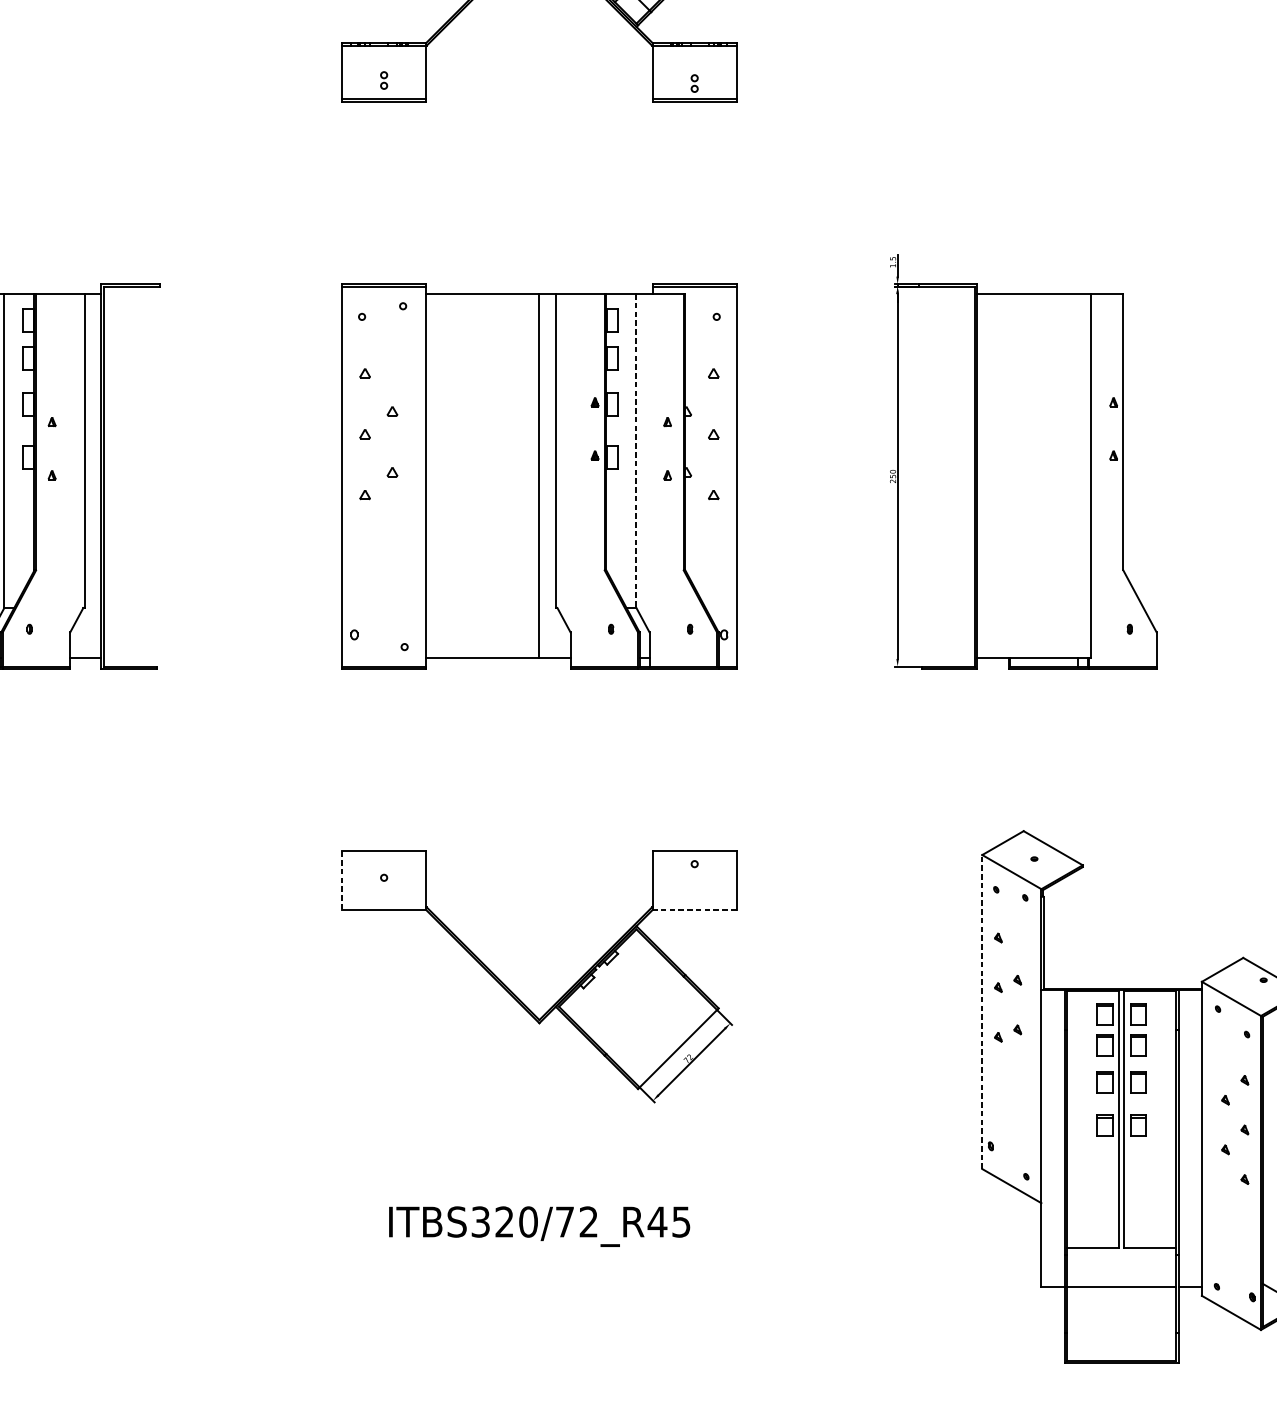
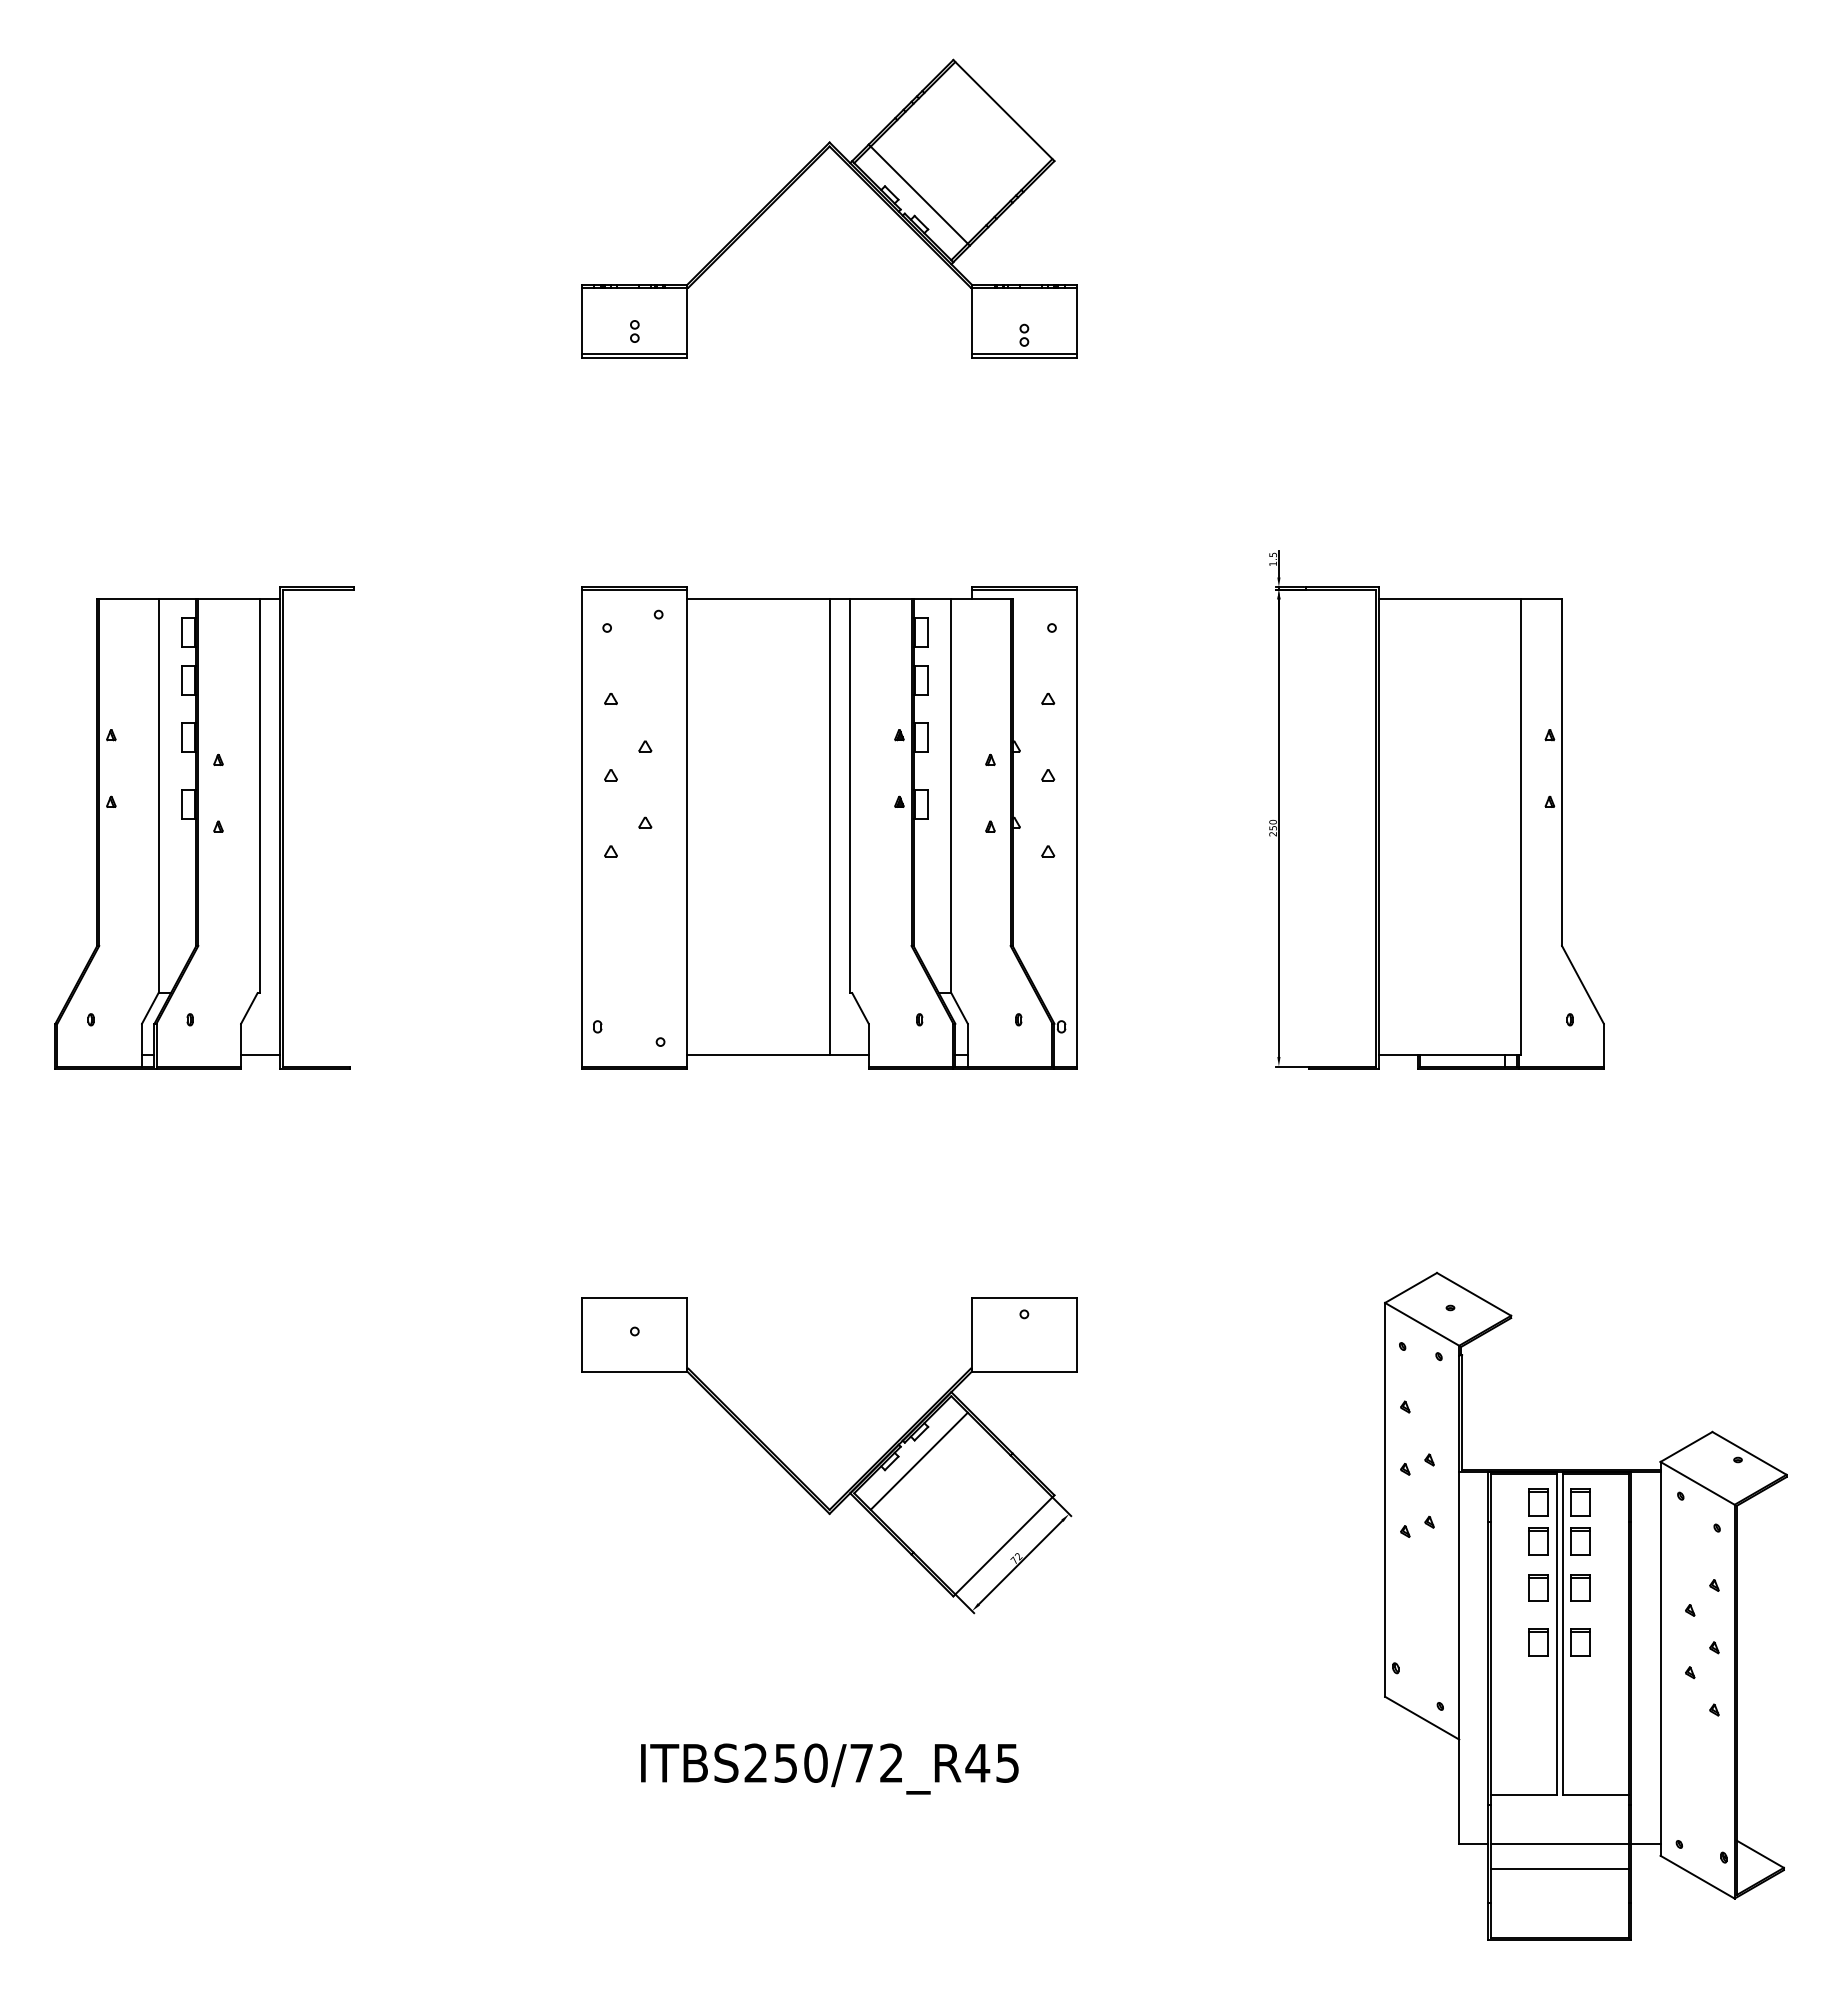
line: (636, 451) -> (951, 796), dashed -> solid
line: (342, 880) -> (582, 1334), dashed -> solid
line: (694, 909) -> (1023, 1371), dashed -> solid
line: (610, 980) -> (918, 1460), added
line: (982, 1011) -> (1385, 1499), dashed -> solid
text: (492, 1221) -> (770, 1762), ITBS320/72_R45 -> ITBS250/72_R45
line: (1121, 1305) -> (1559, 1868), added

